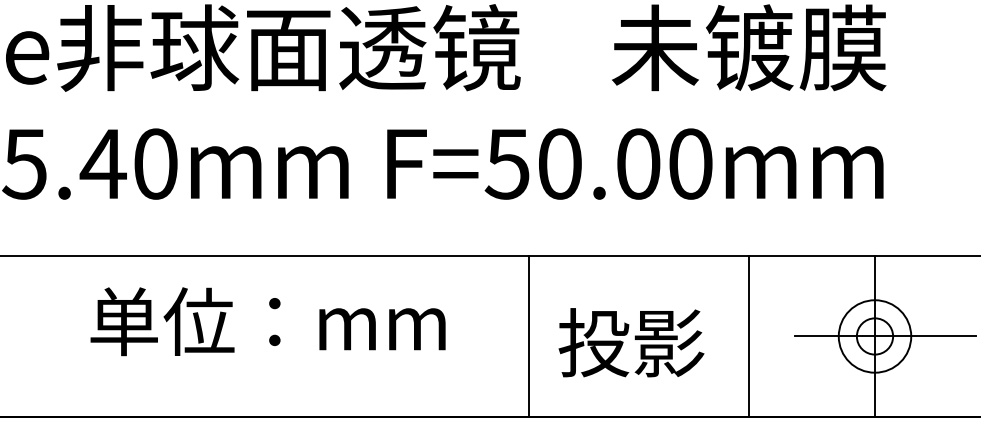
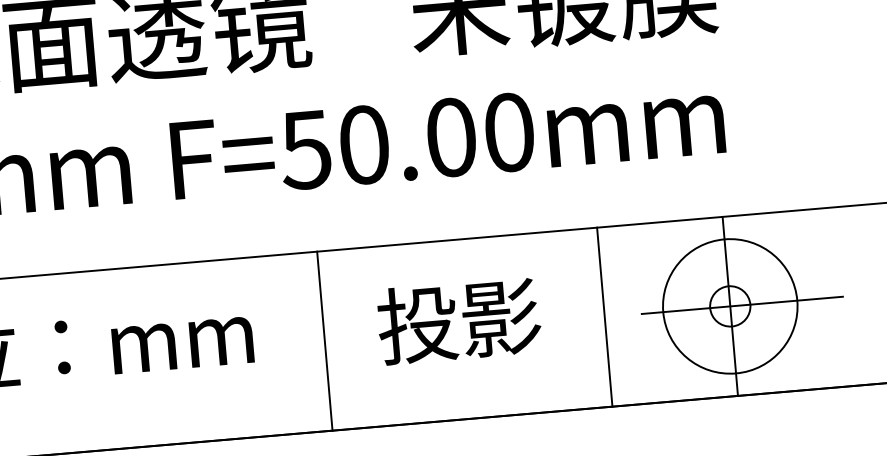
line: (528, 336) -> (324, 341), moved
line: (748, 336) -> (604, 317), moved
circle: (874, 336) -> (729, 306), size x1.67
text: (631, 342) -> (459, 320), moved

